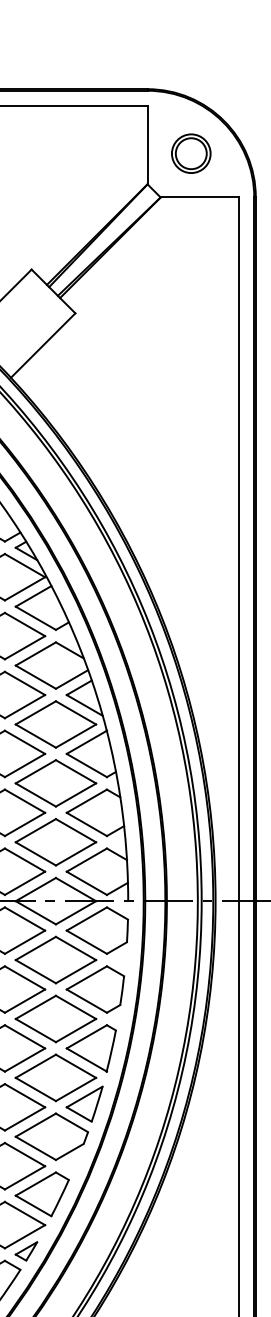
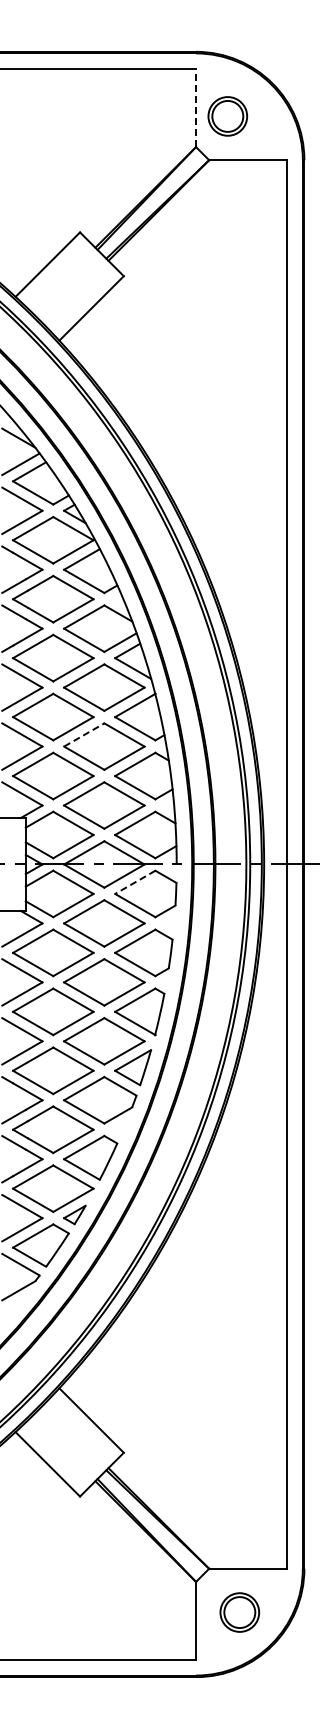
line: (147, 144) -> (196, 107), solid -> dashed
part: (190, 153) -> (227, 116), moved
line: (36, 771) -> (84, 734), solid -> dashed
line: (86, 919) -> (134, 882), solid -> dashed

